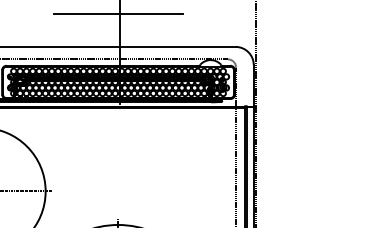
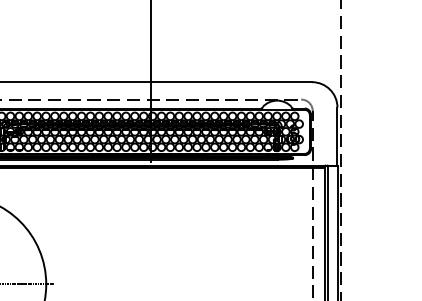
line: (118, 14) -> (148, 36), removed

